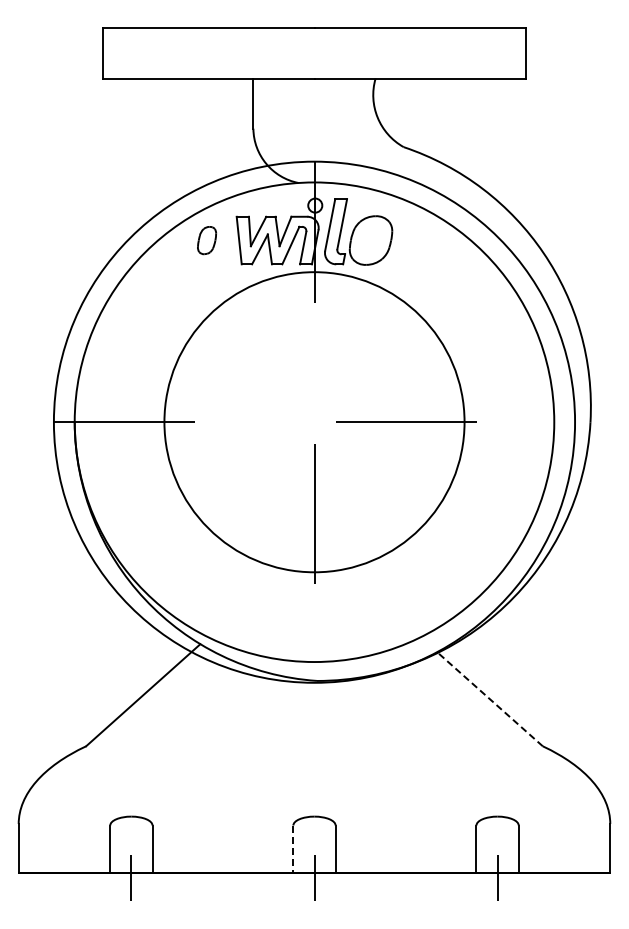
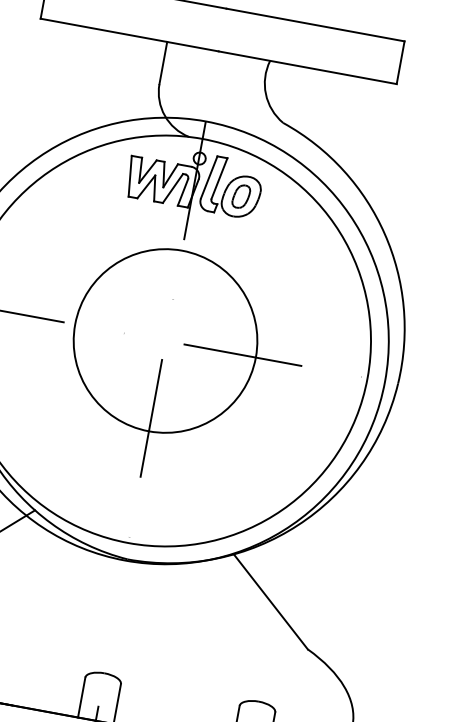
part: (206, 240) -> (240, 196), moved
circle: (314, 422) -> (165, 341), size x0.71
line: (489, 699) -> (270, 601), dashed -> solid
line: (293, 849) -> (81, 697), dashed -> solid

